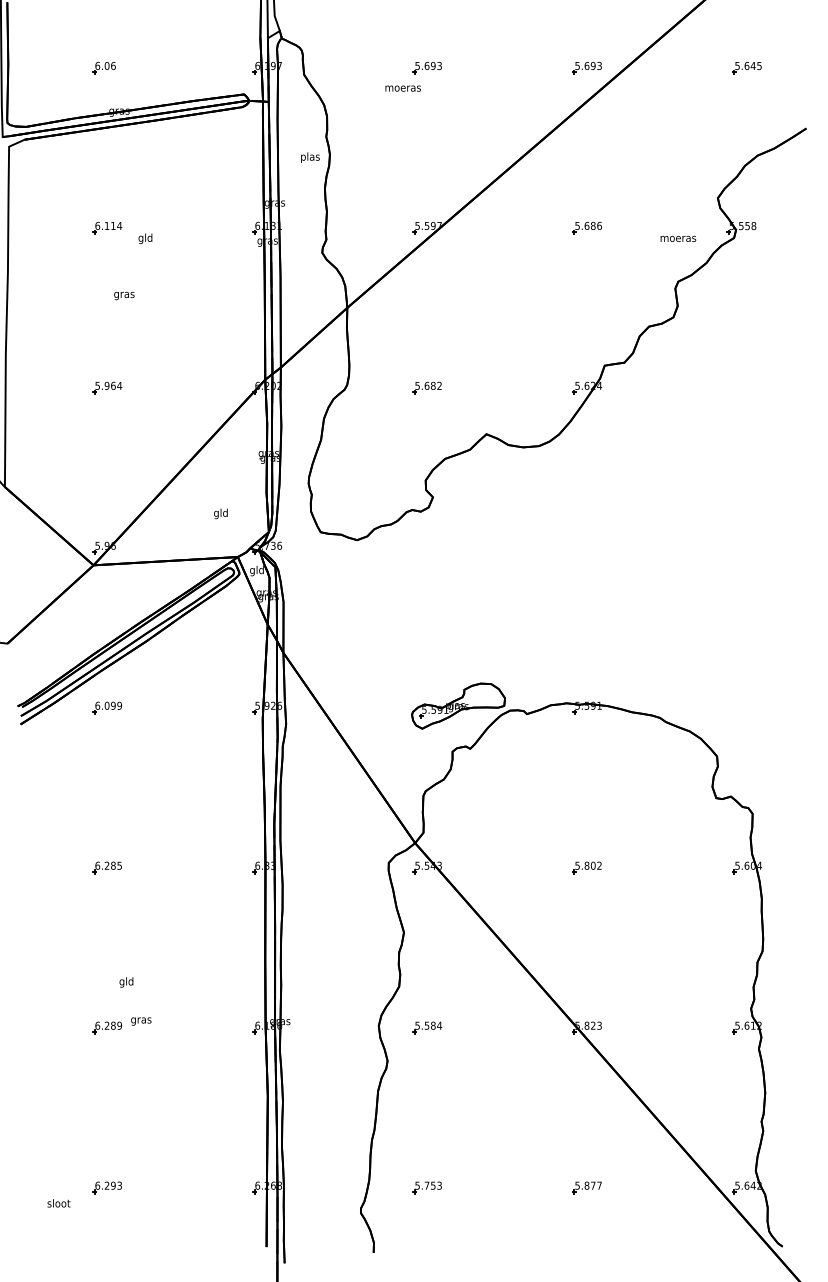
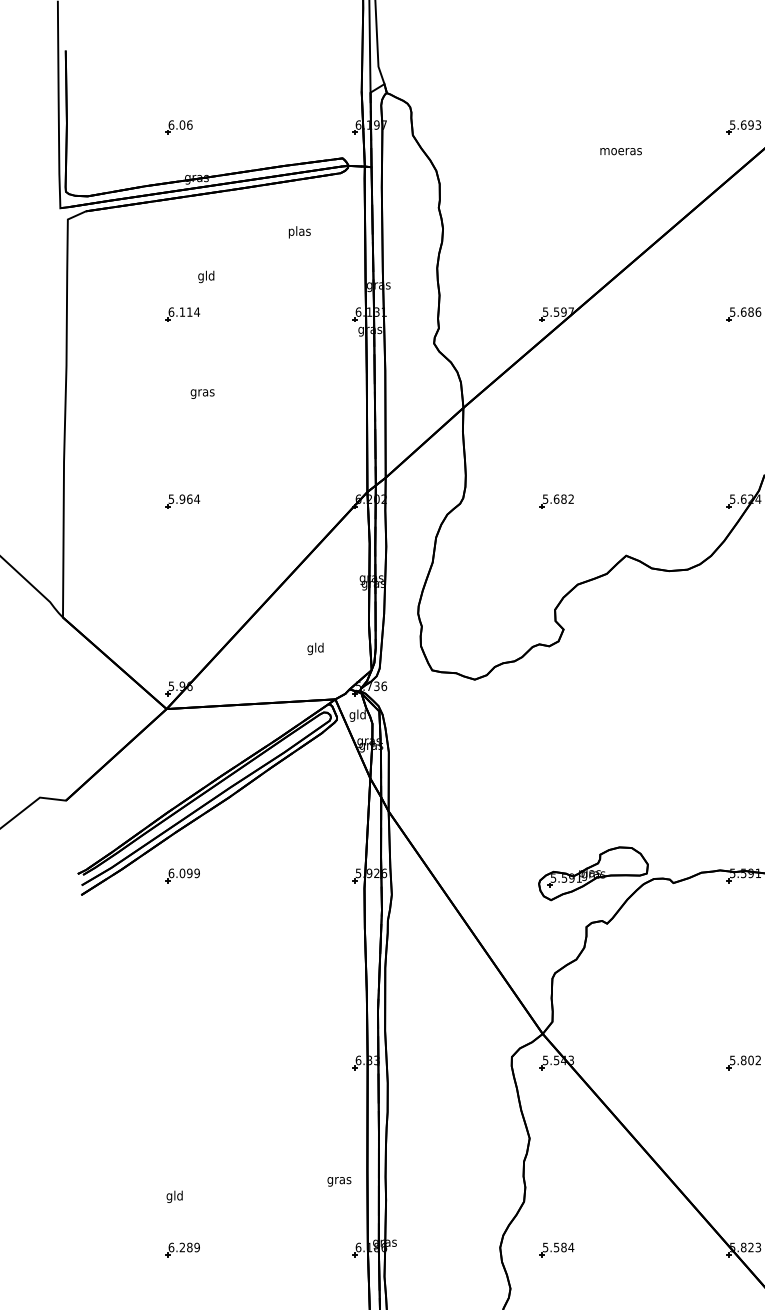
part: (426, 67) -> (555, 126), removed
text: (402, 88) -> (620, 151), moved
text: (310, 157) -> (299, 232), moved
text: (145, 238) -> (206, 276), moved
part: (106, 867) -> (181, 1062), removed
text: (126, 982) -> (174, 1196), moved
text: (141, 1021) -> (339, 1181), moved

